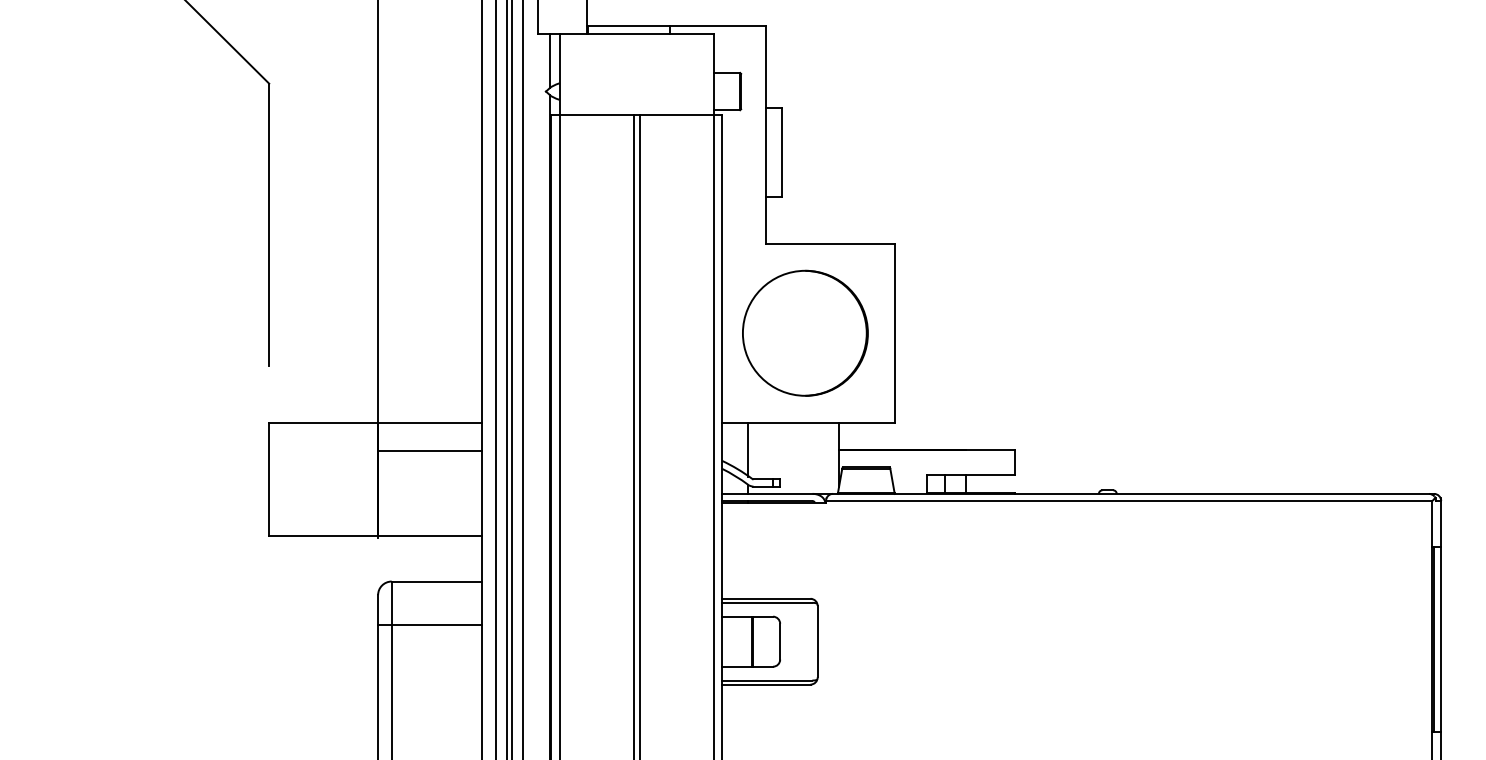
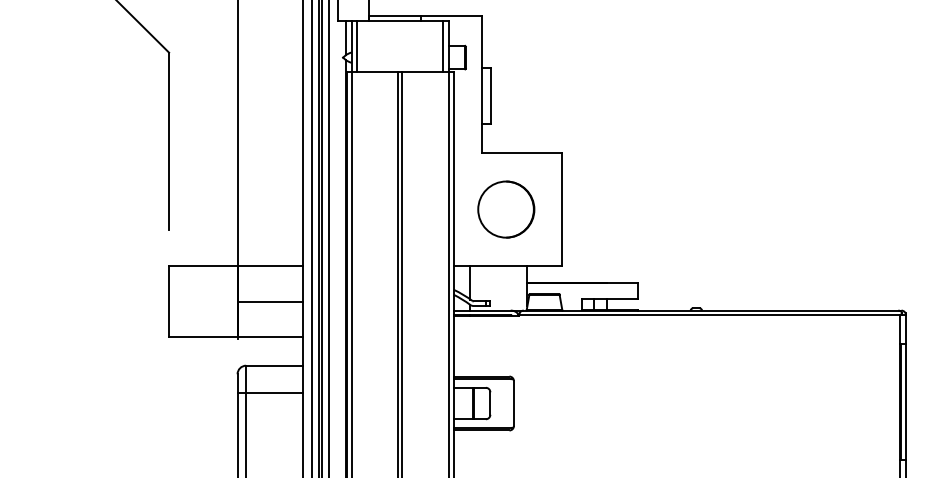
line: (568, 73) -> (357, 46), added
line: (704, 73) -> (442, 46), added
circle: (805, 333) -> (506, 209), size x0.71
line: (430, 450) -> (270, 301), moved

